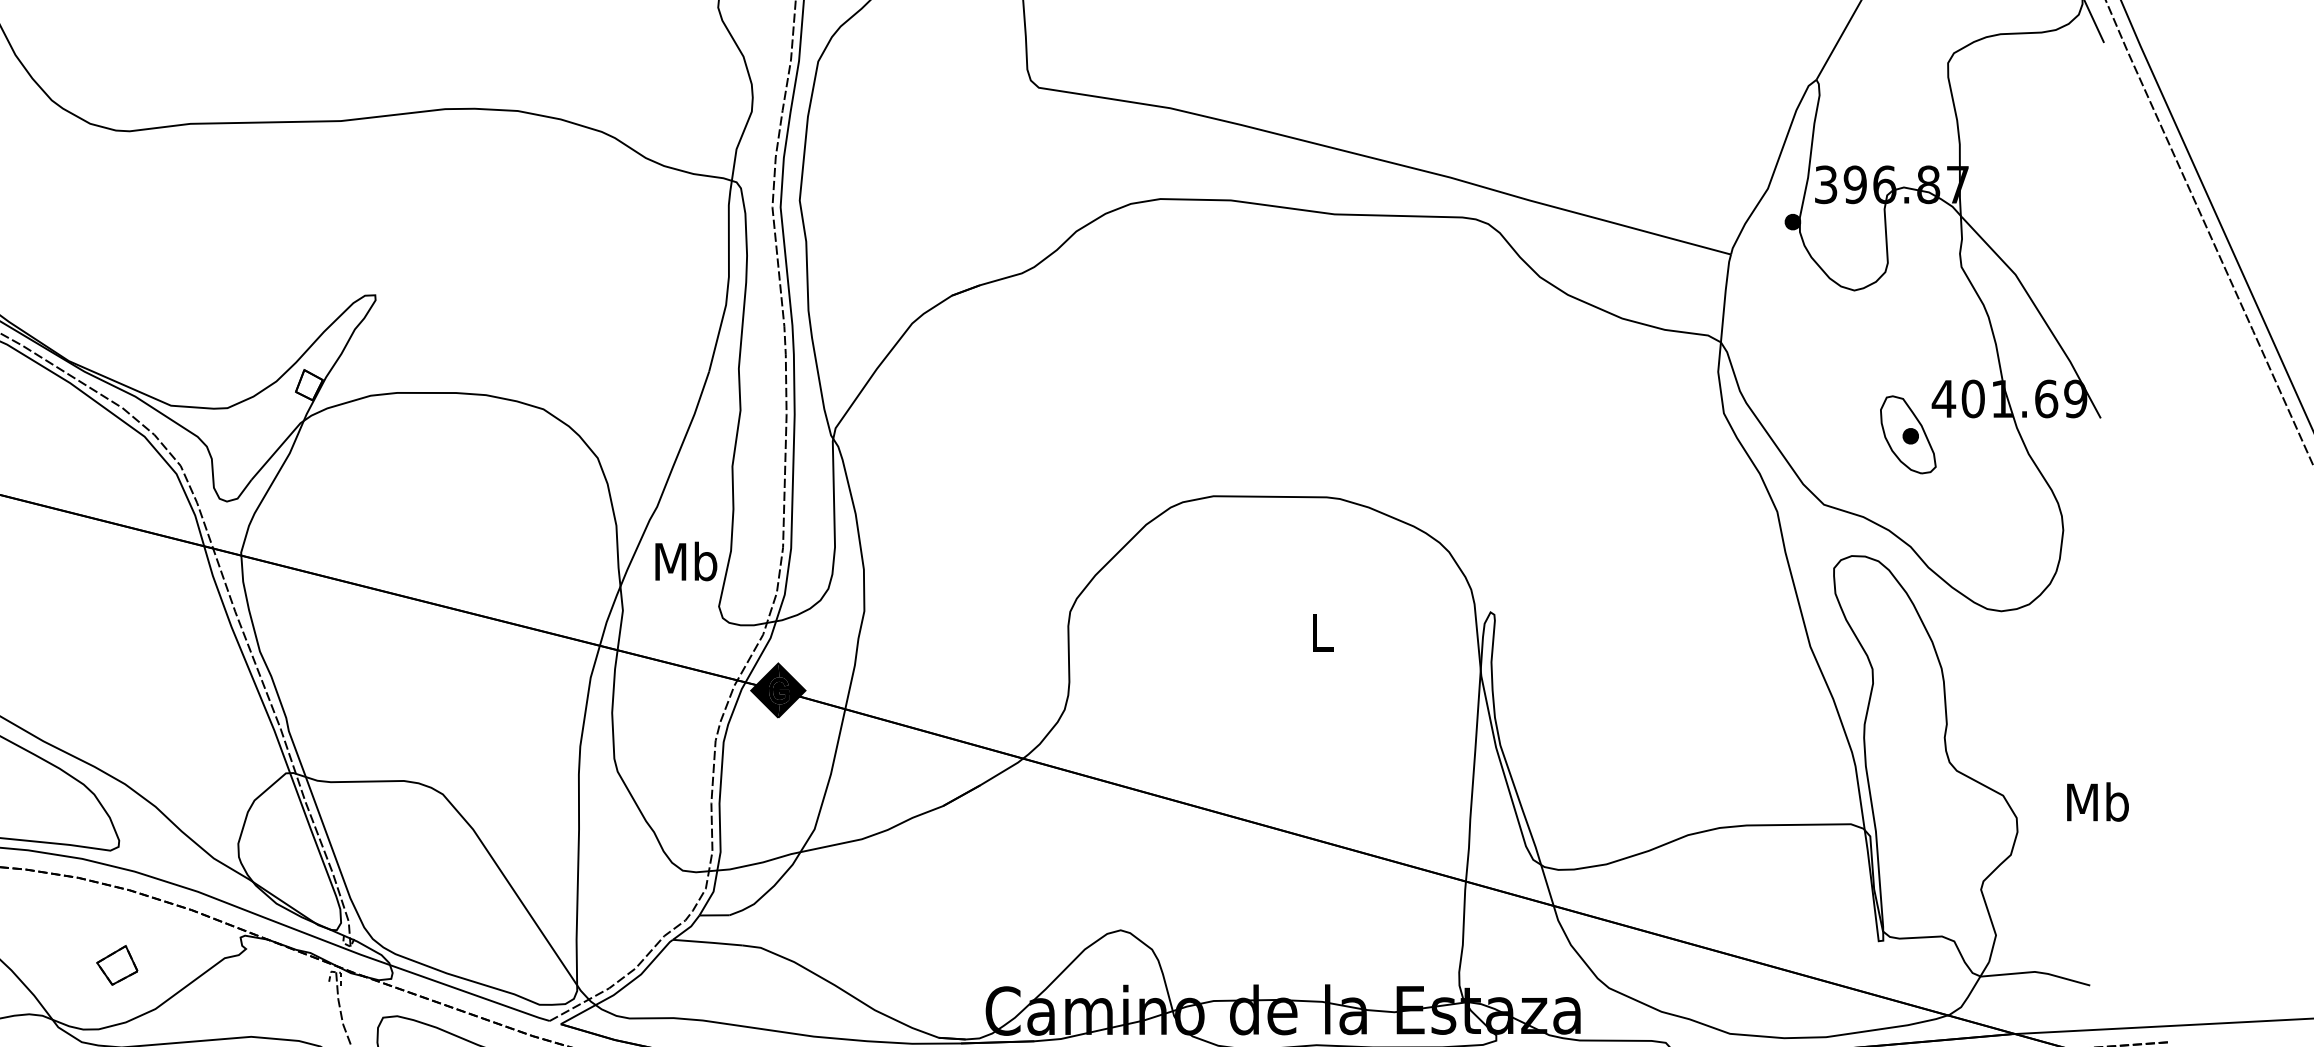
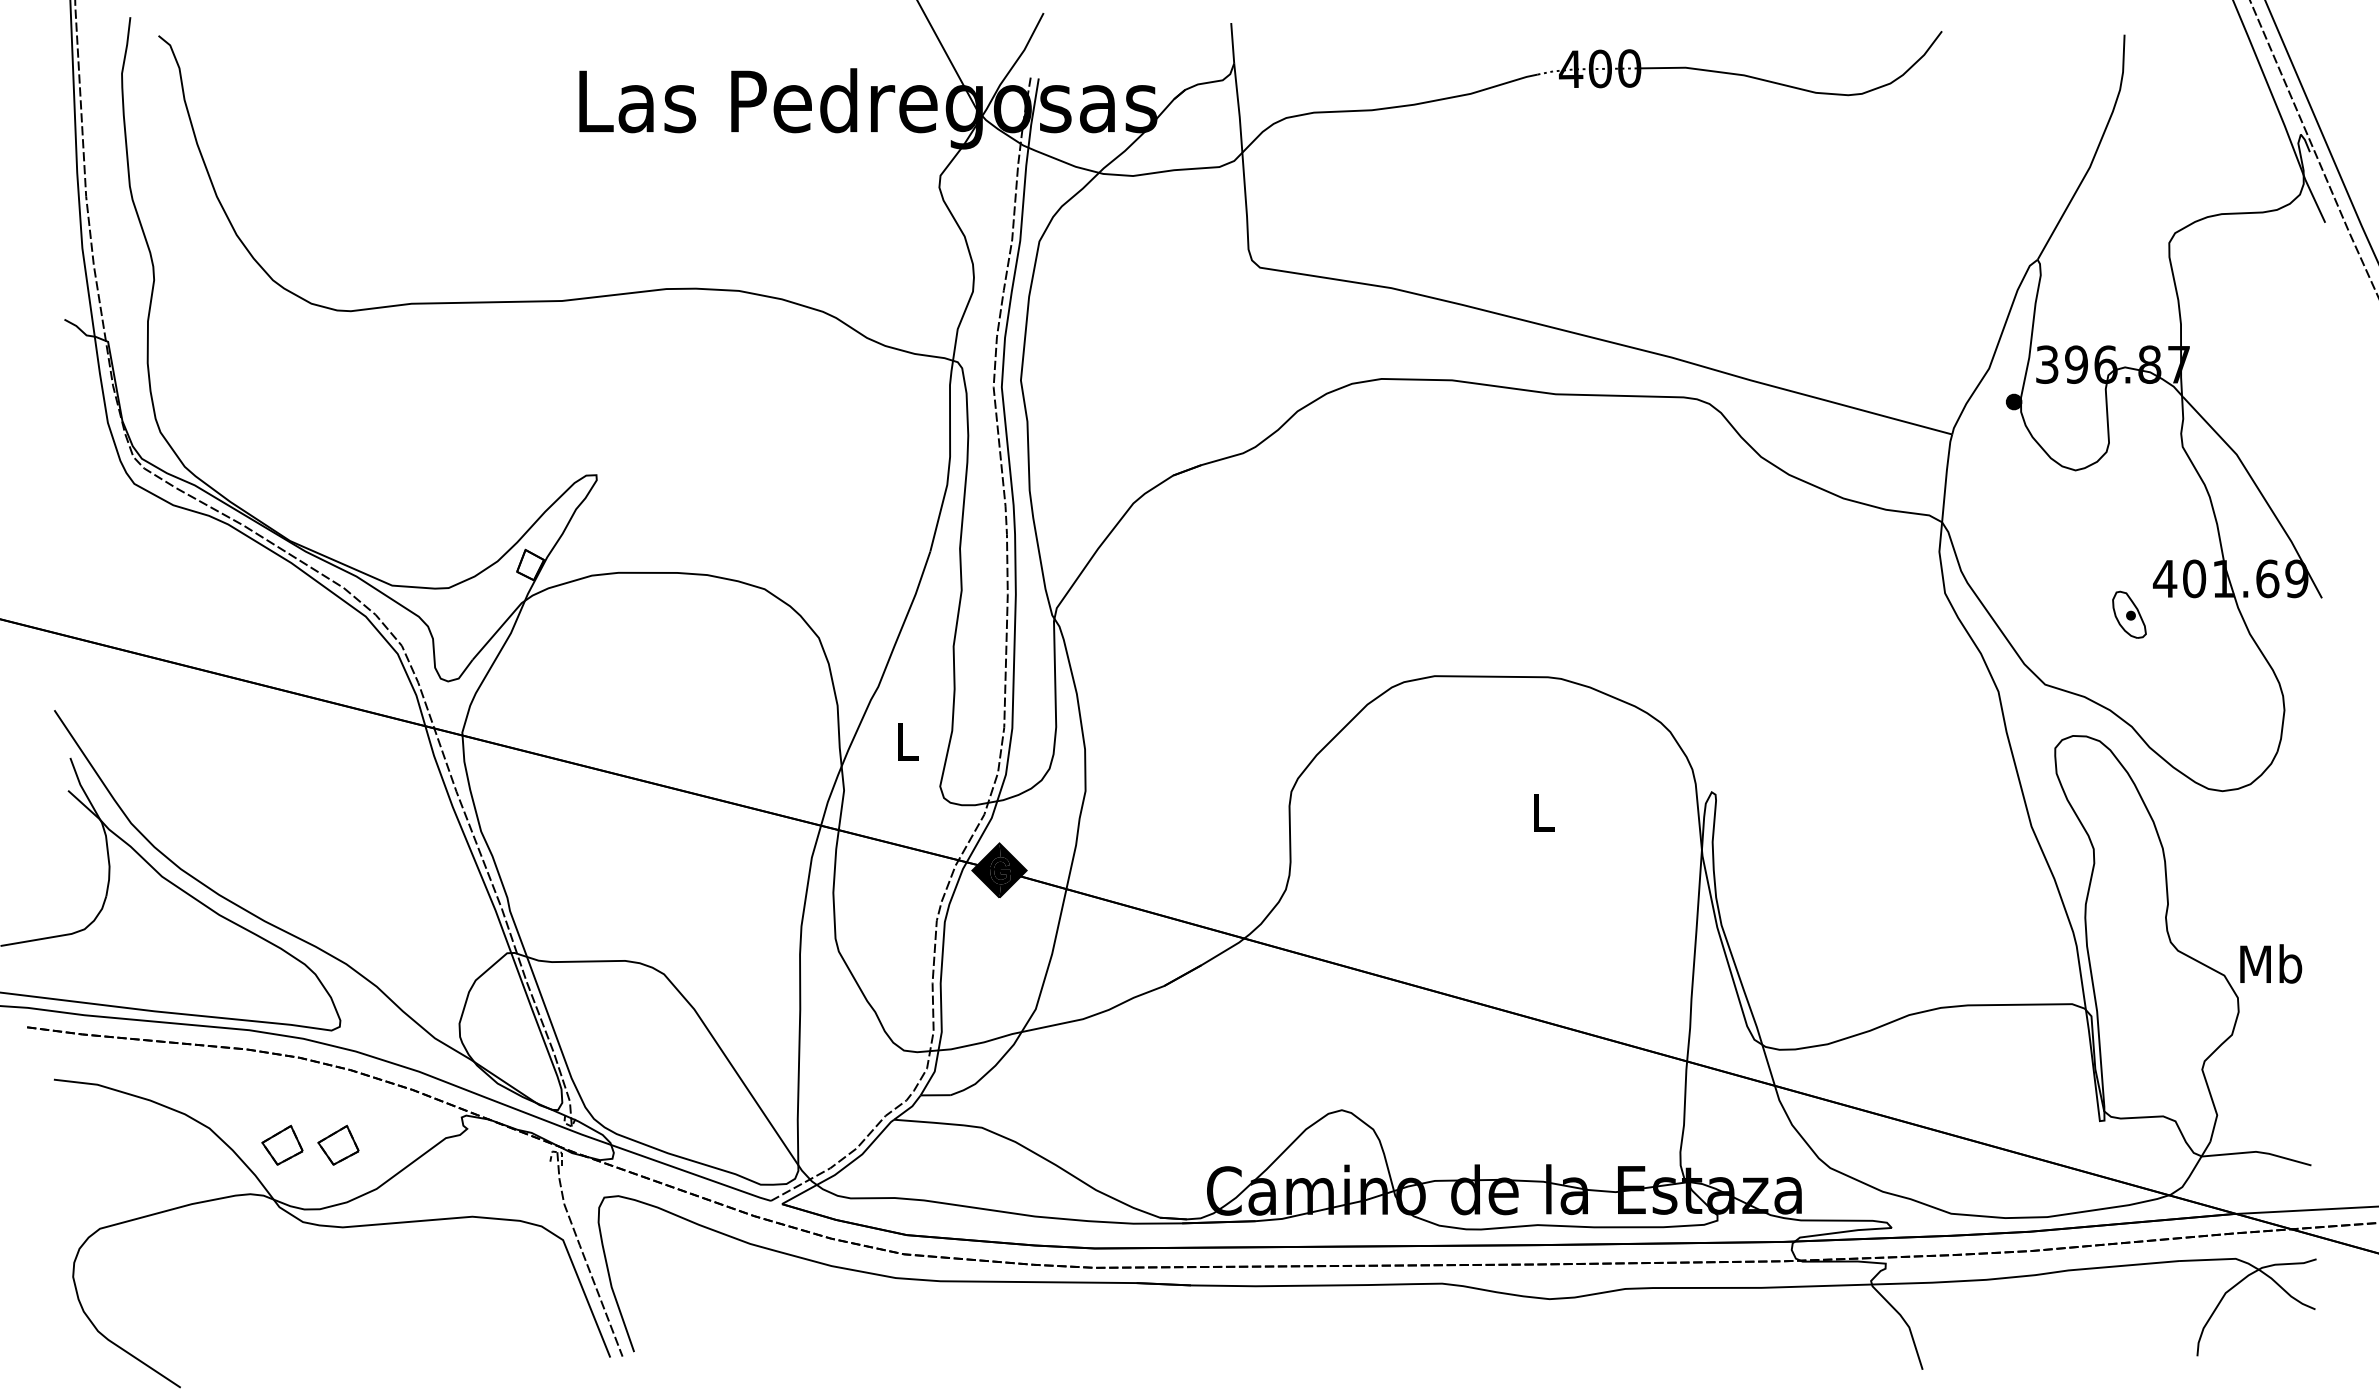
part: (1908, 434) -> (2129, 614), size x0.6
text: (686, 561) -> (907, 741), Mb -> L
text: (2098, 801) -> (2271, 963), moved
part: (61, 964) -> (282, 1144), added

